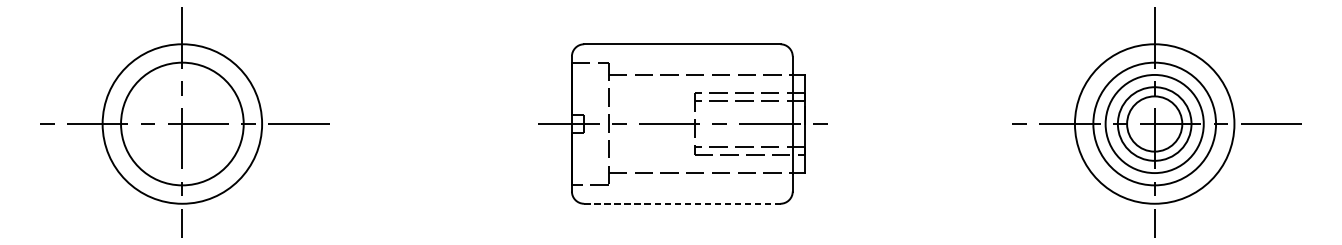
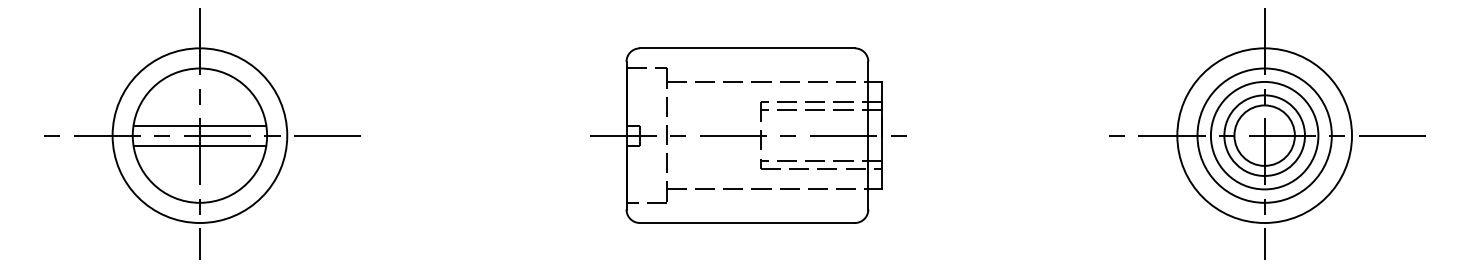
line: (181, 114) -> (199, 125), added
line: (181, 133) -> (199, 145), added
line: (682, 204) -> (747, 223), dashed -> solid

